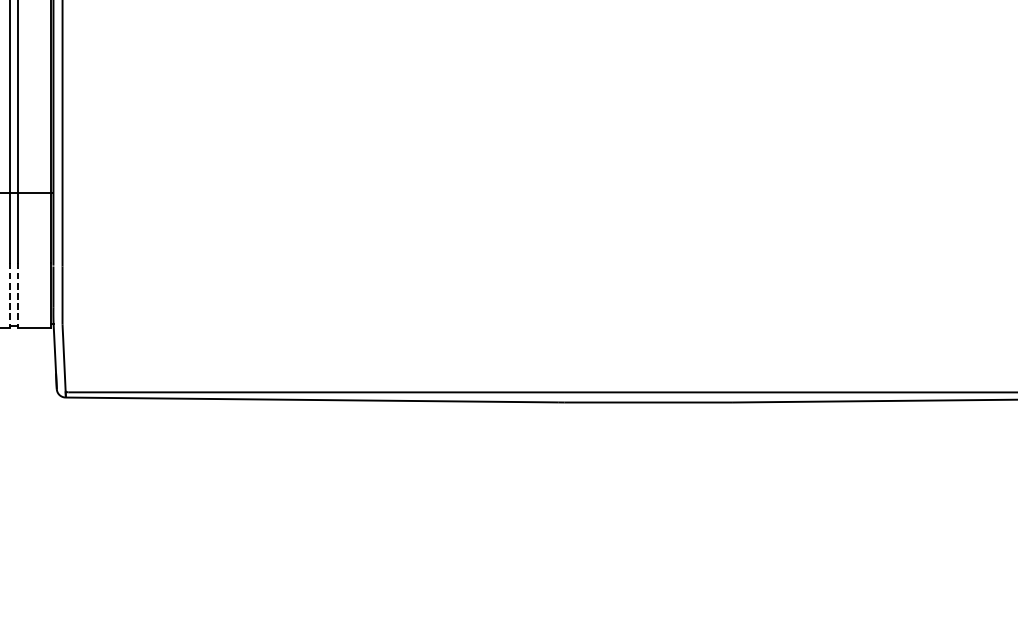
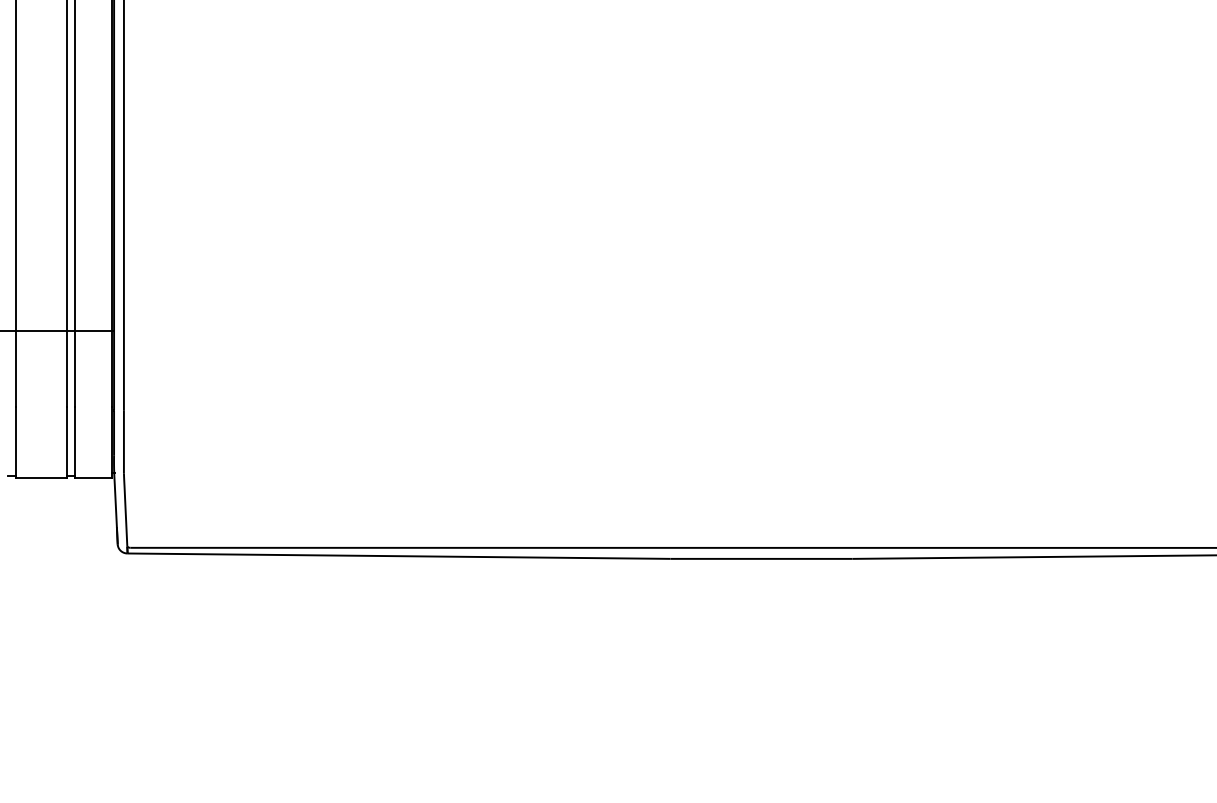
line: (10, 295) -> (67, 442), dashed -> solid
line: (18, 295) -> (75, 442), dashed -> solid

